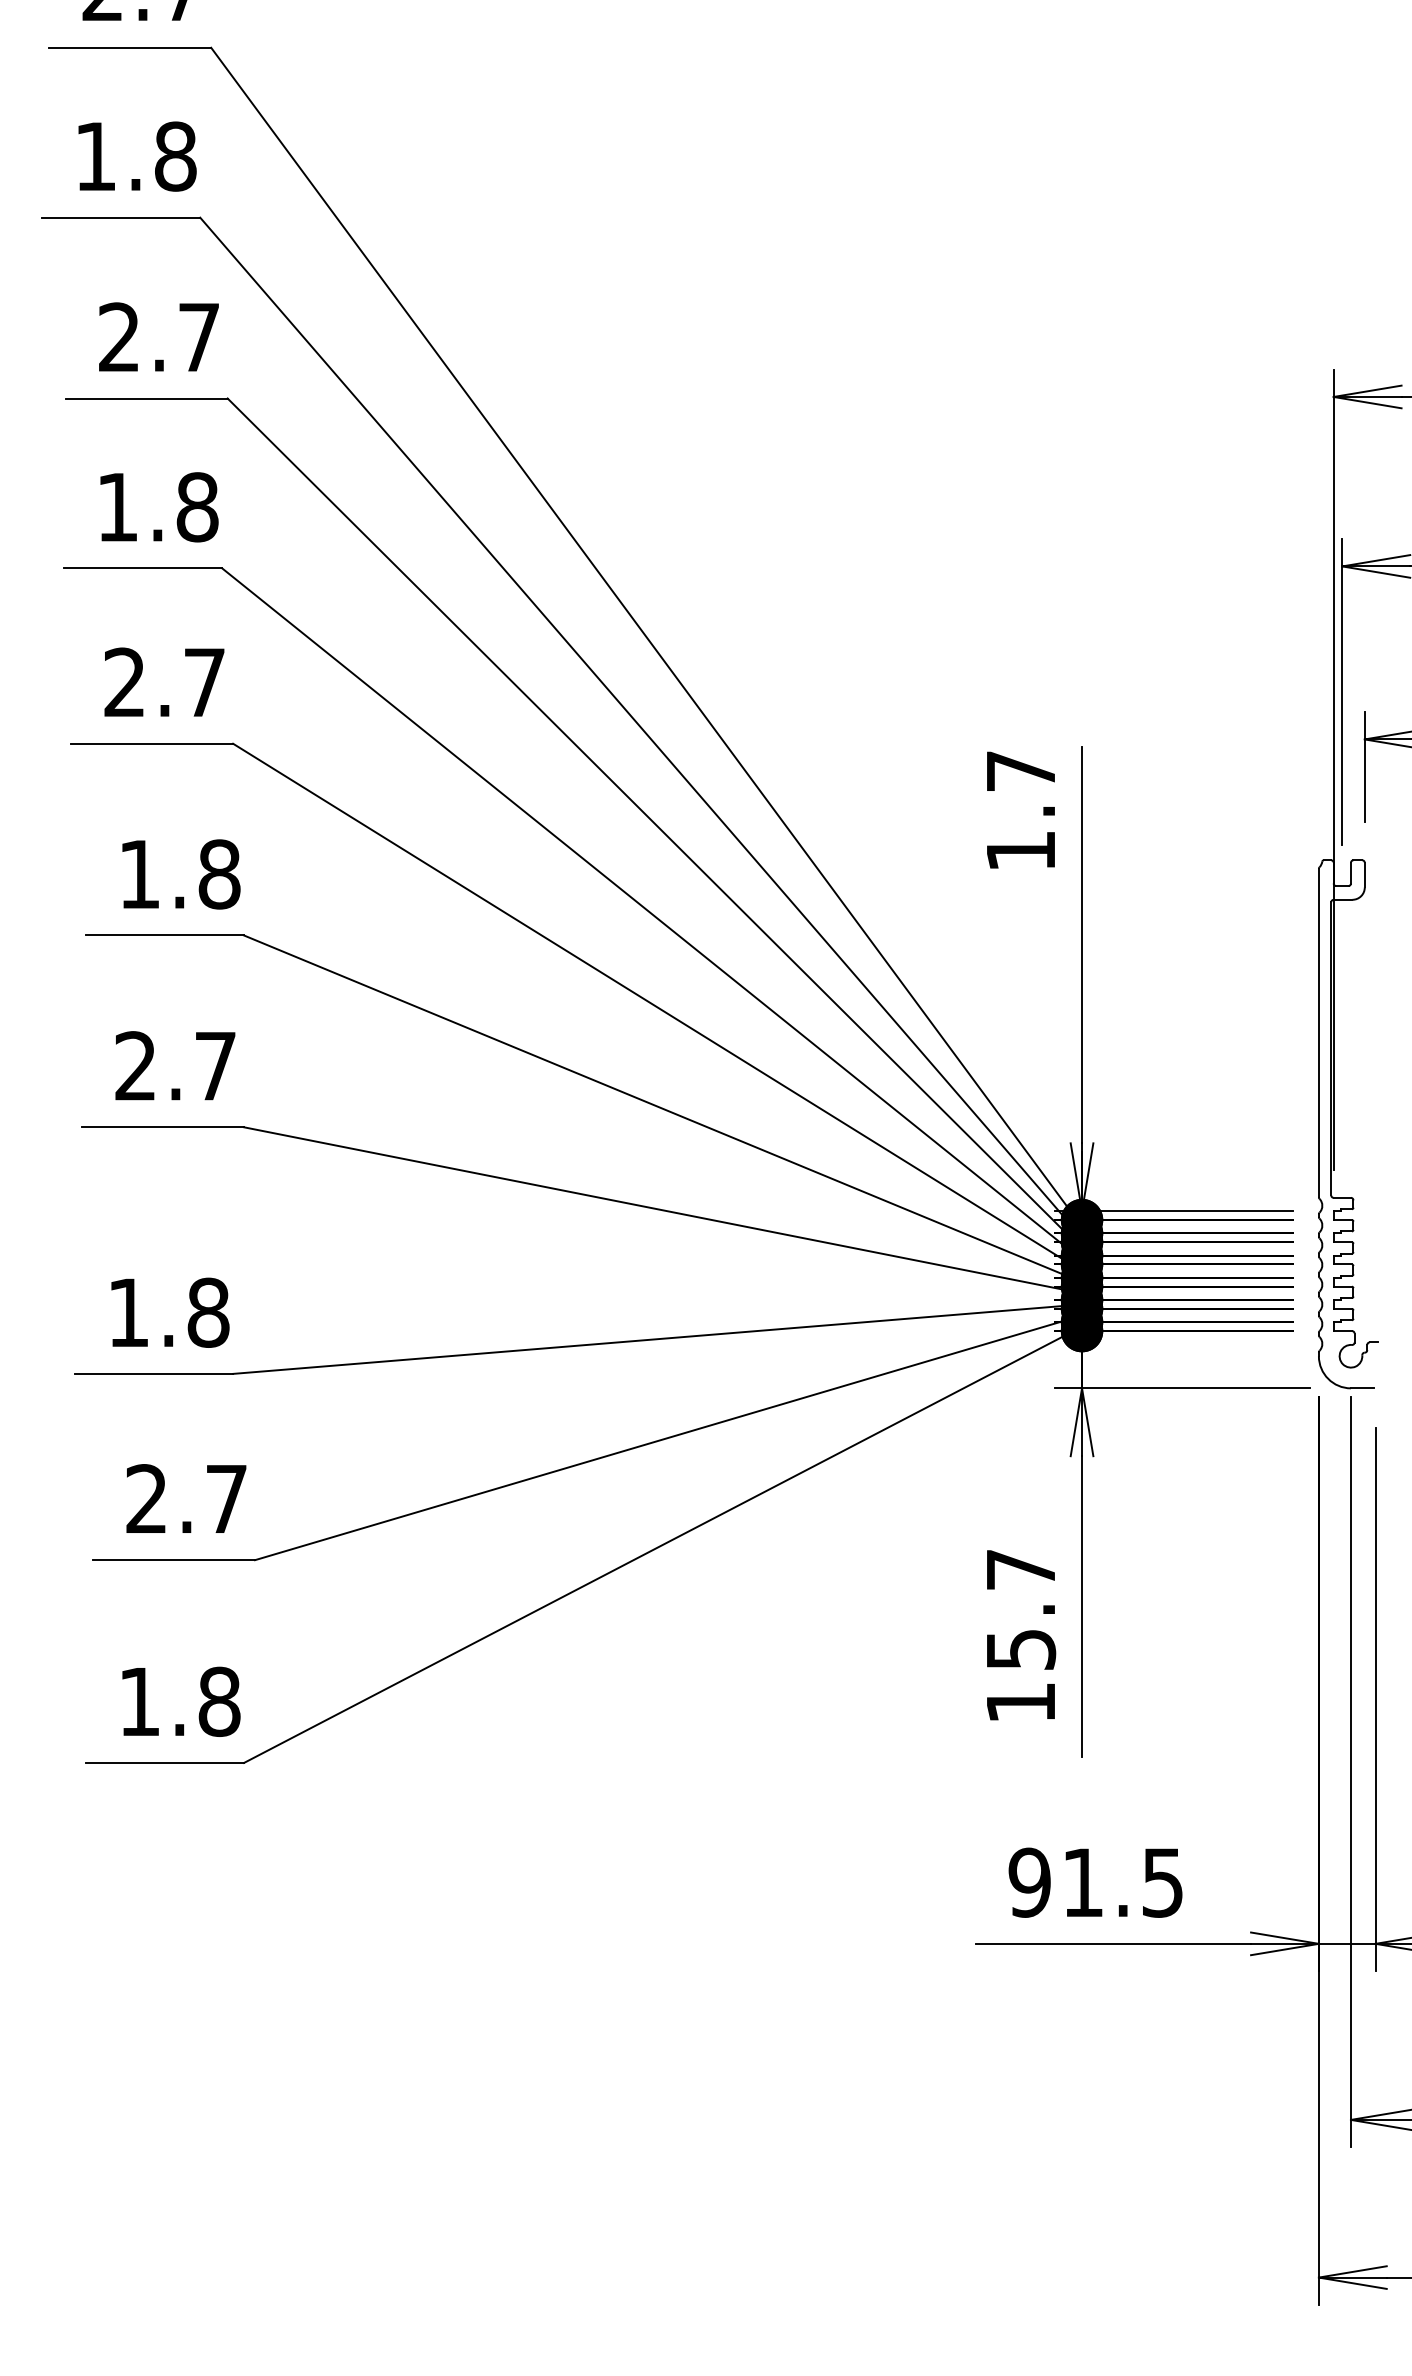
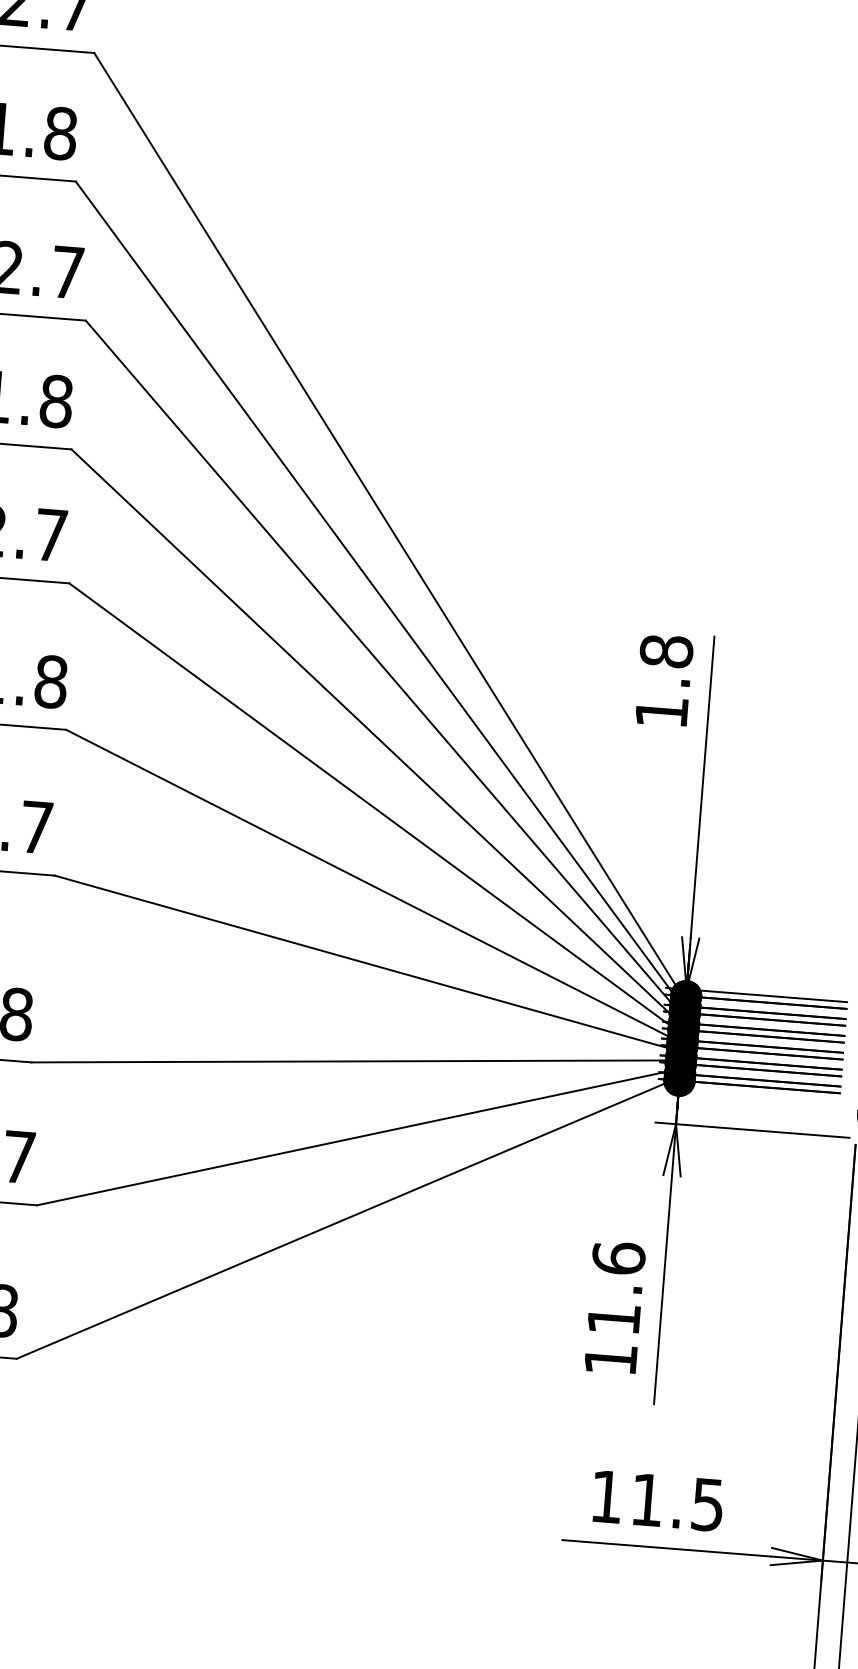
text: (1020, 771) -> (666, 651), 1.7 -> 1.8
text: (1020, 1608) -> (616, 1287), 15.7 -> 11.6
text: (1029, 1882) -> (606, 1496), 91.5 -> 11.5

